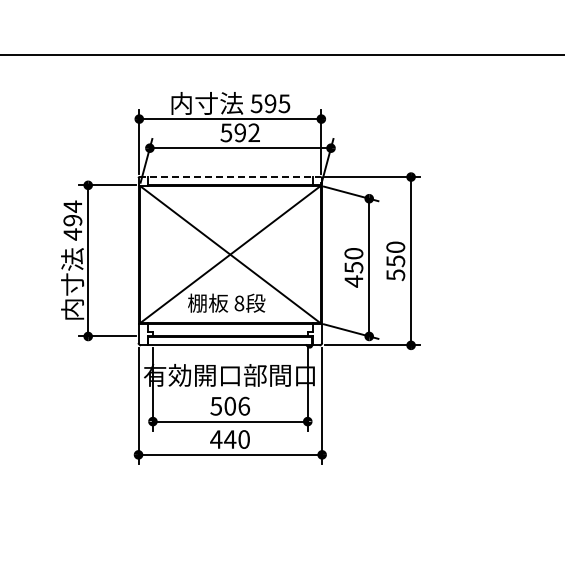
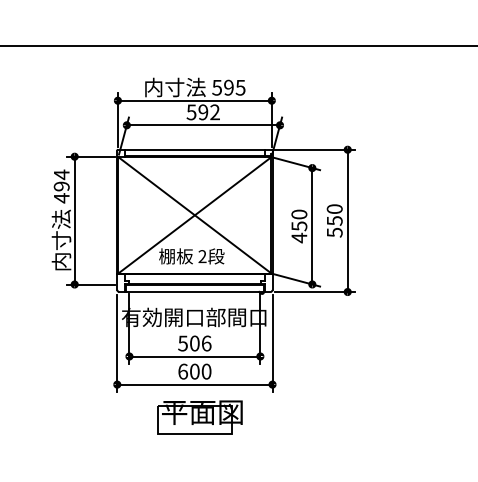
line: (230, 177) -> (195, 150), dashed -> solid
text: (239, 303) -> (202, 256), 8 -> 2
text: (223, 439) -> (189, 371), 440 -> 600
part: (235, 493) -> (199, 417), added

